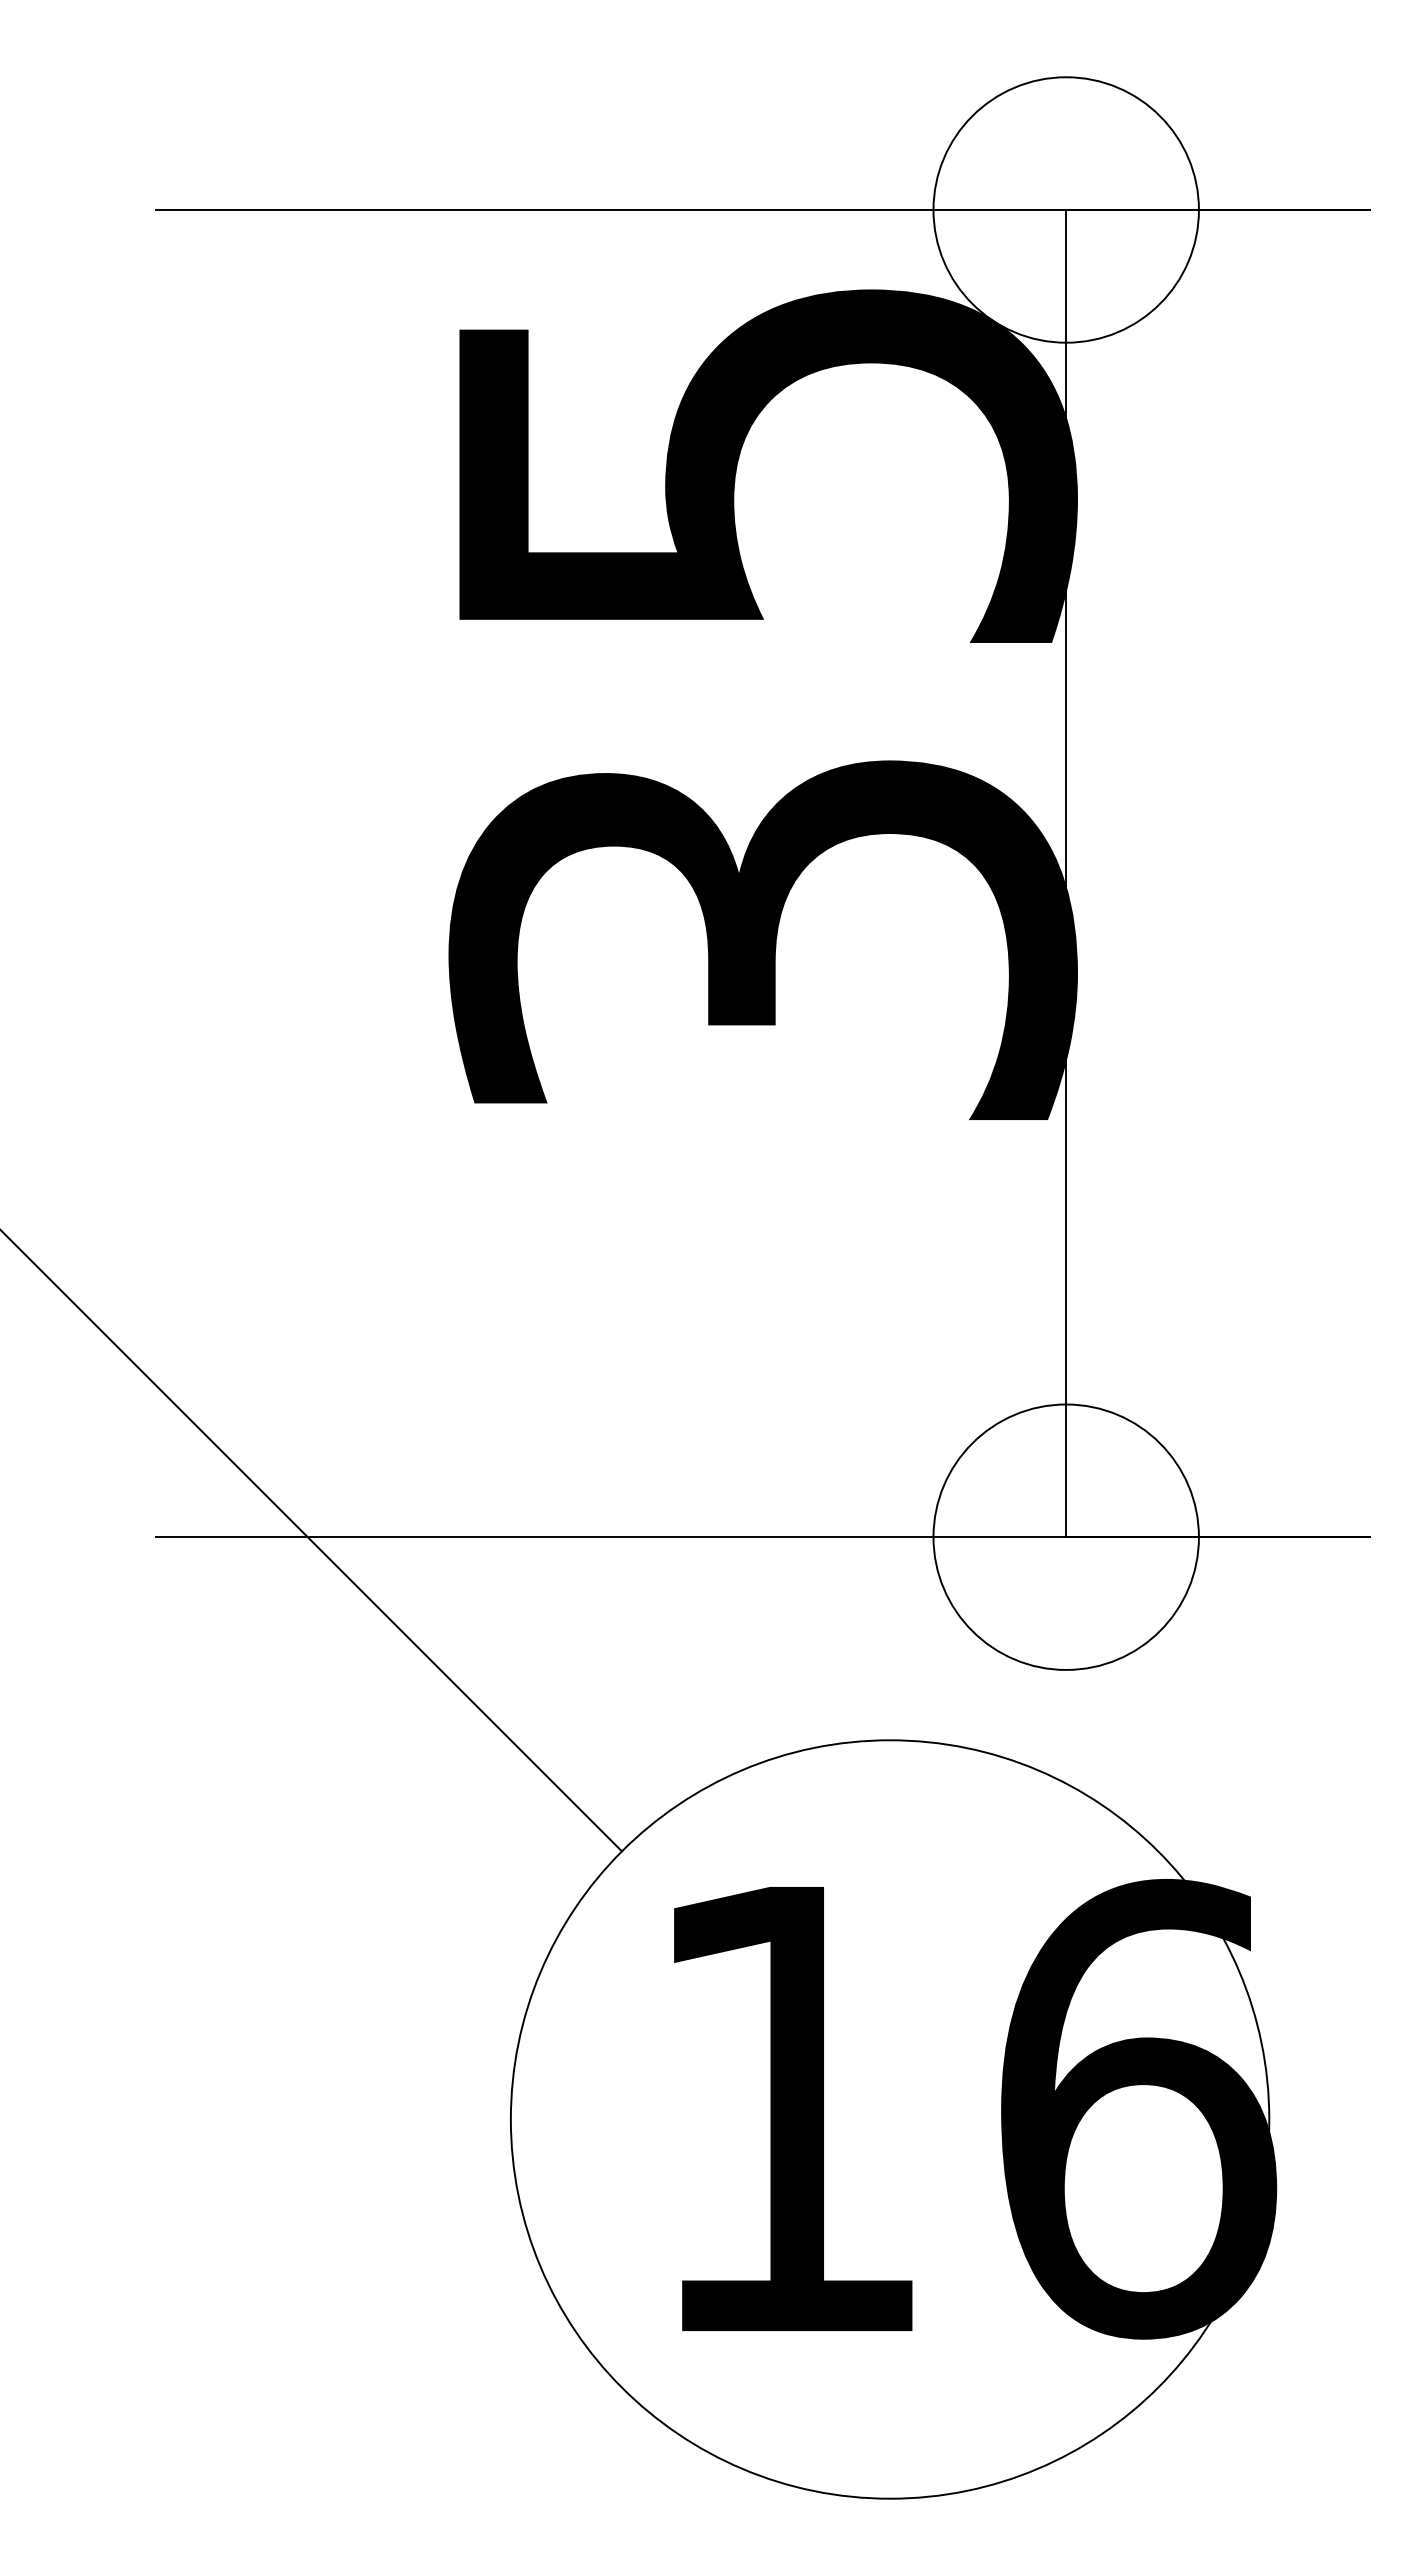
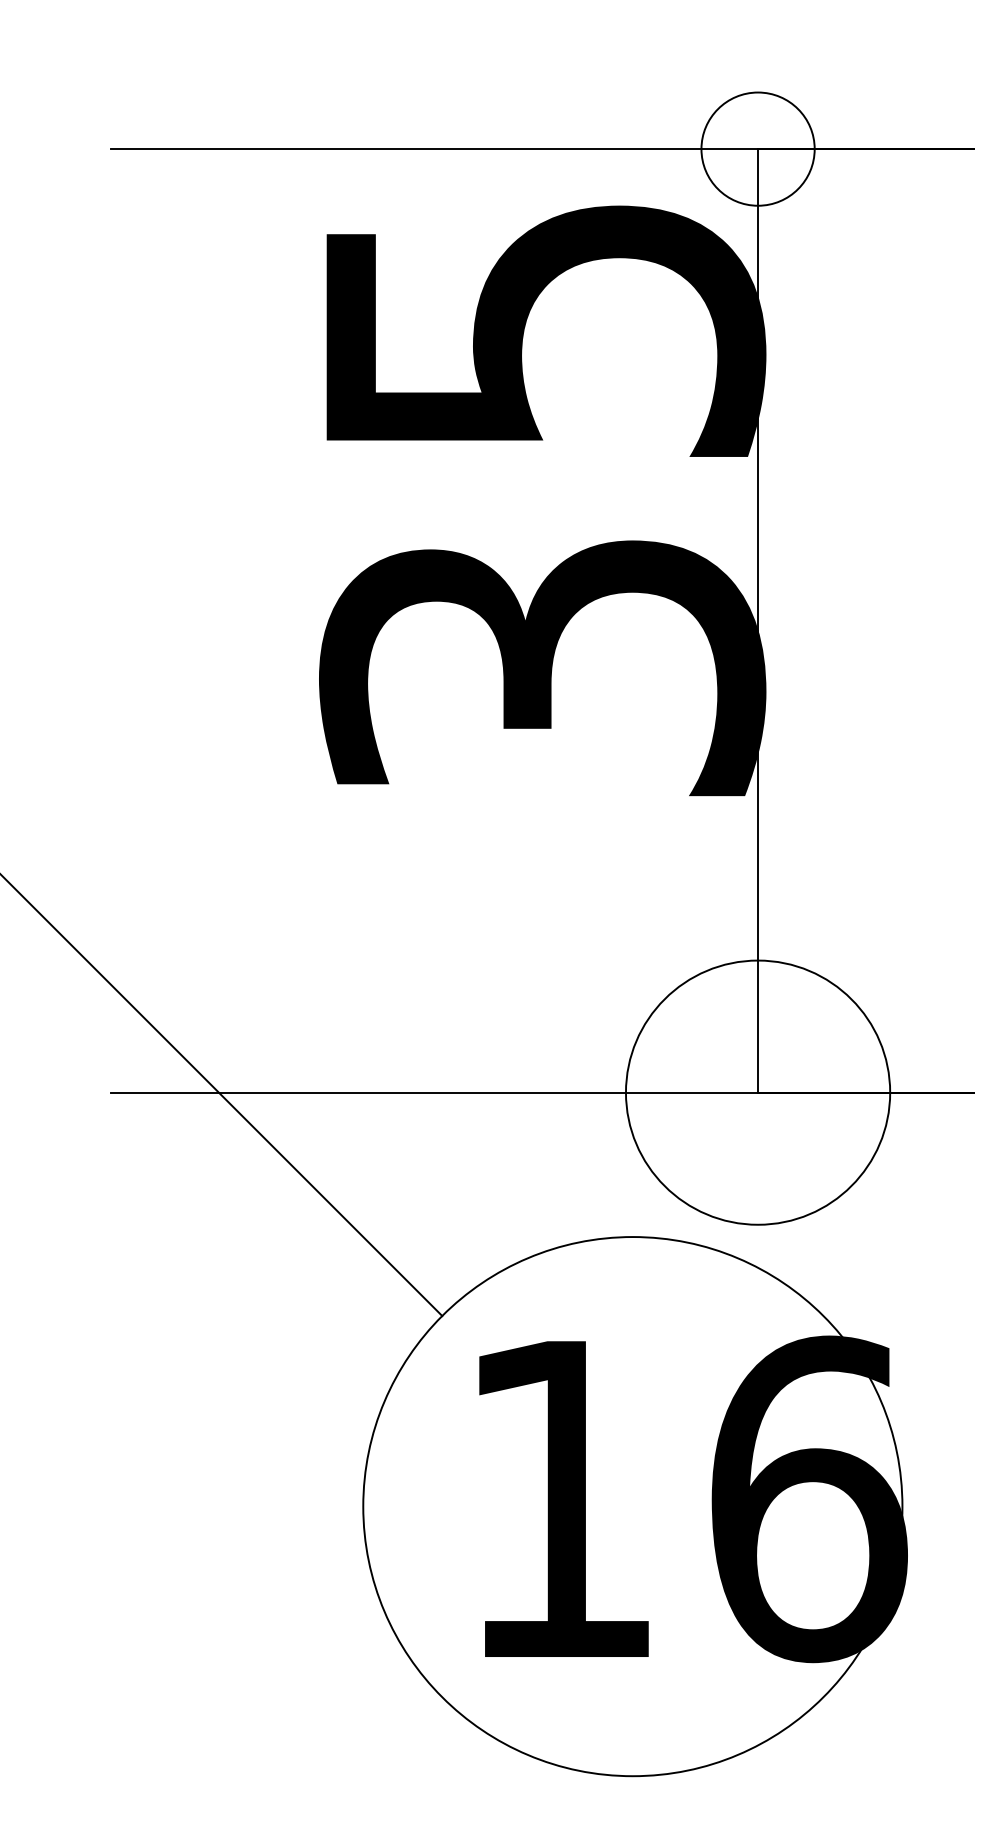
circle: (1065, 209) -> (757, 148), size x0.6
circle: (1065, 1536) -> (757, 1092), size x1.4

